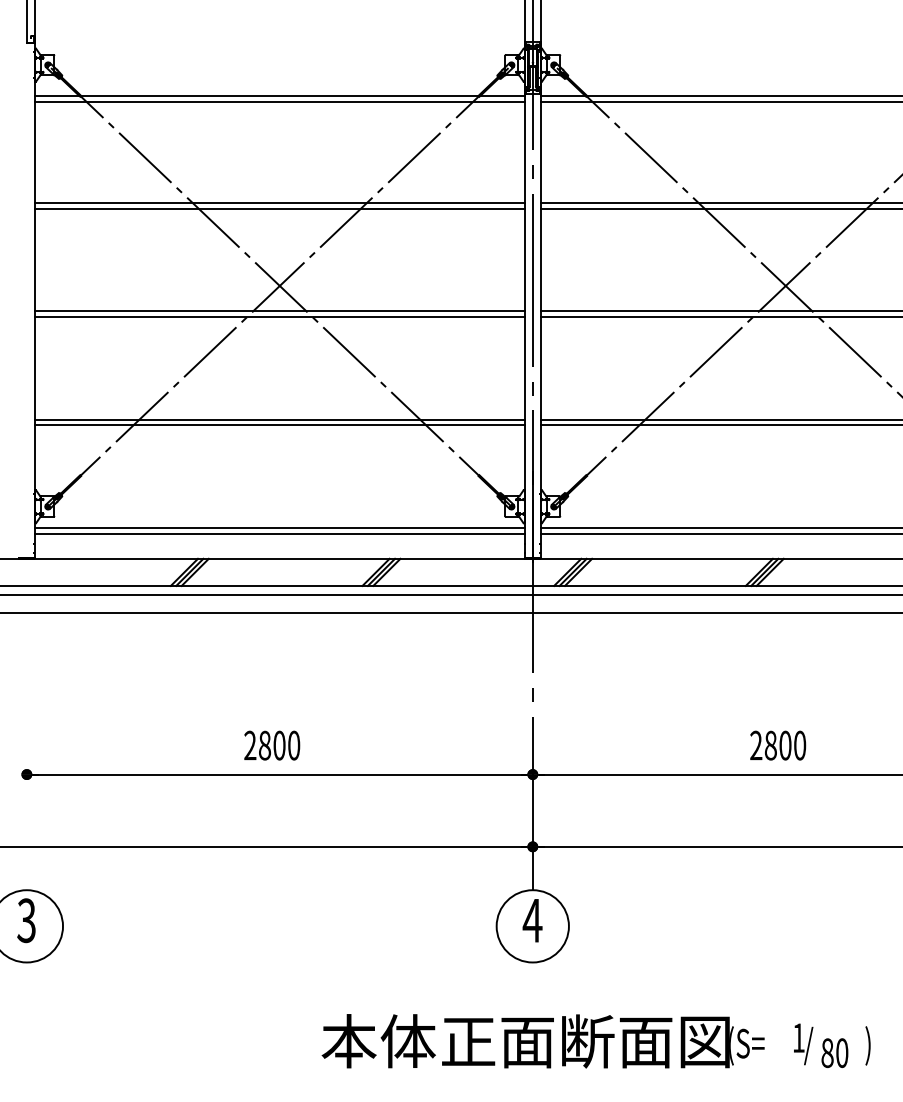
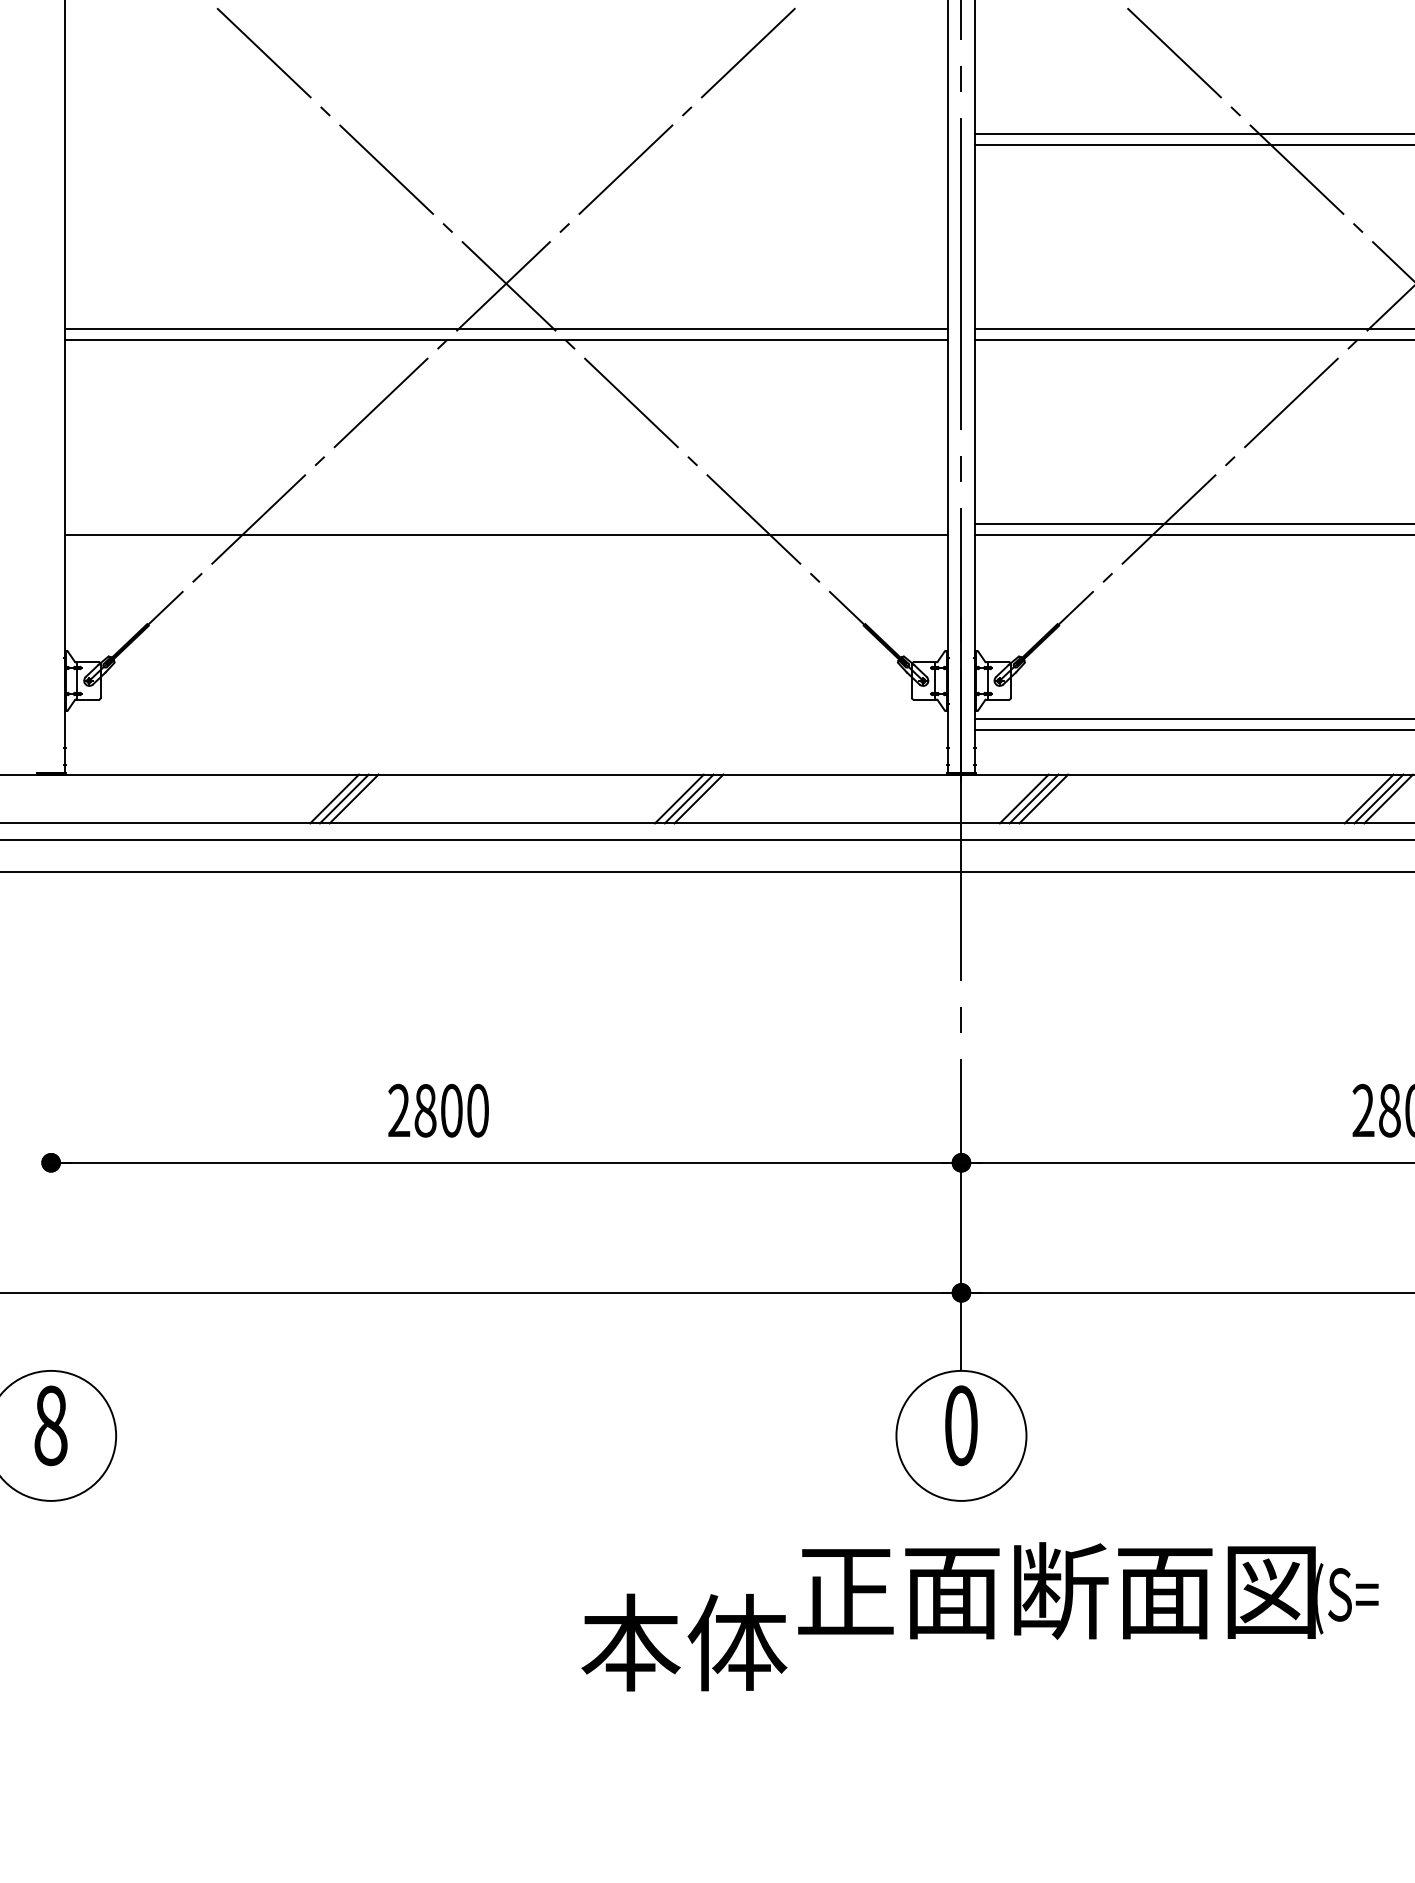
line: (279, 202) -> (505, 133), removed
line: (279, 208) -> (505, 144), removed
line: (279, 419) -> (505, 523), removed
line: (279, 527) -> (505, 718), removed
line: (279, 533) -> (505, 729), removed
text: (272, 745) -> (439, 1110), moved
text: (26, 920) -> (50, 1425), 3 -> 8
text: (532, 920) -> (960, 1425), 4 -> 0
text: (603, 1041) -> (1088, 1590), moved

